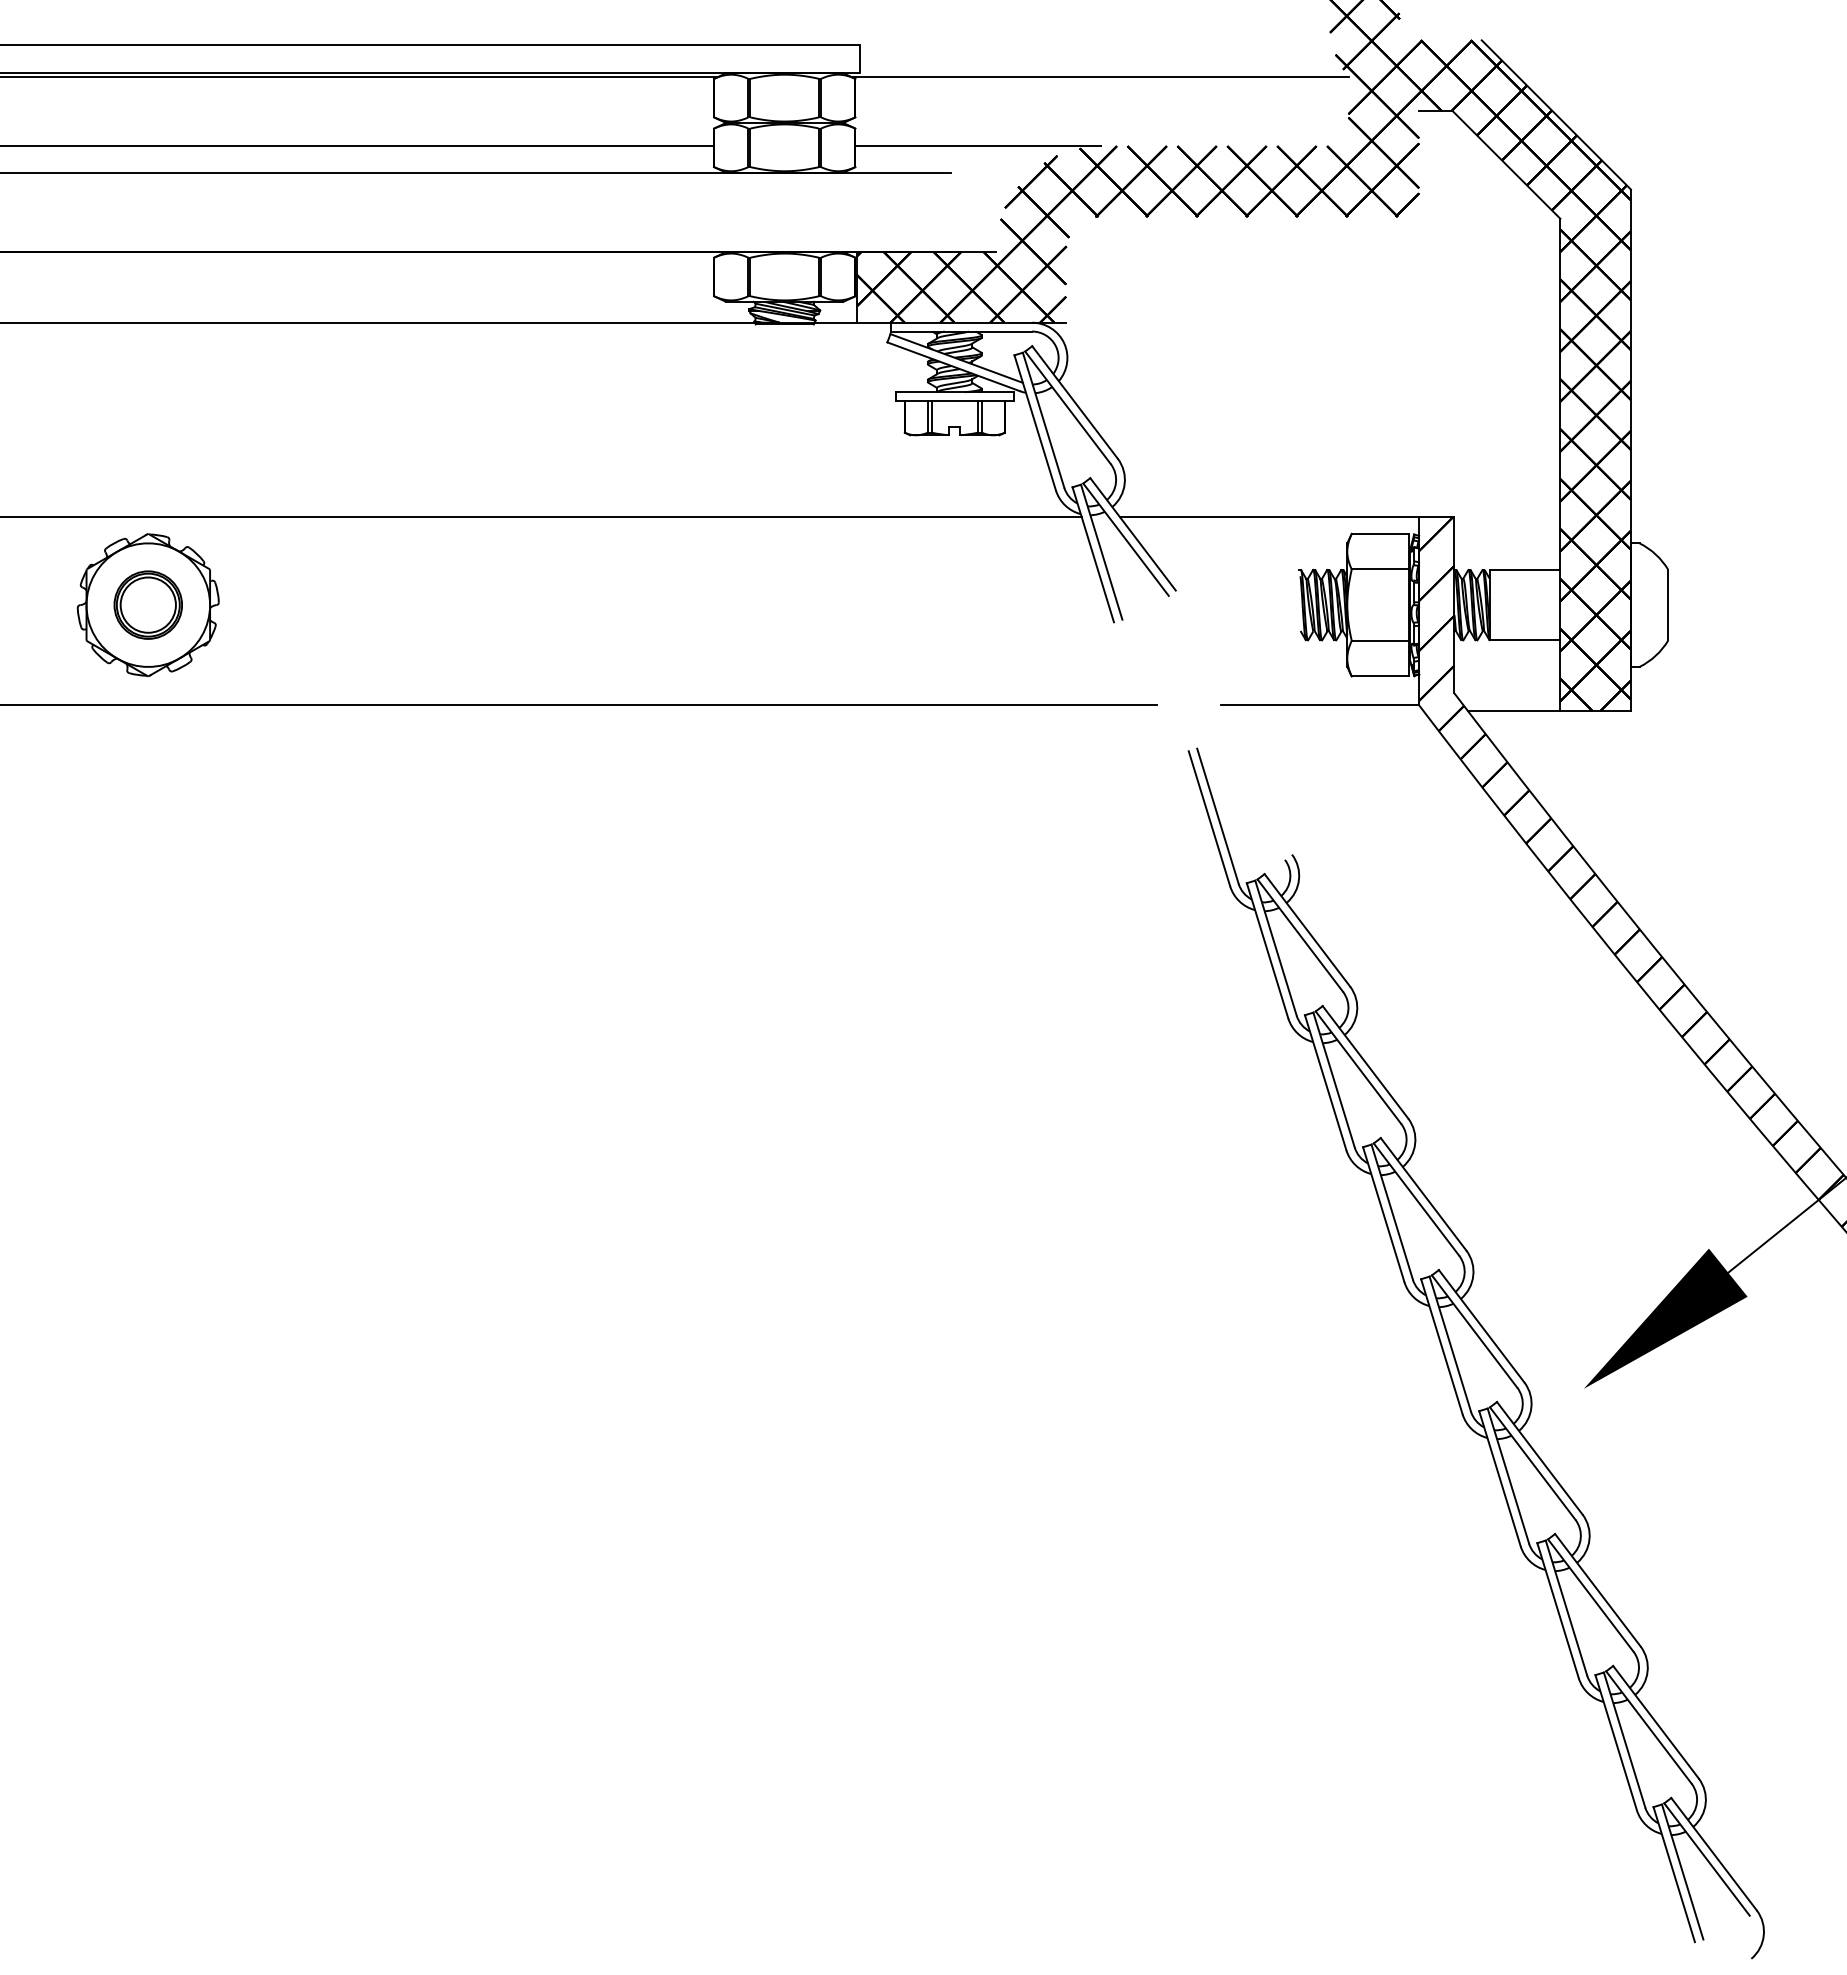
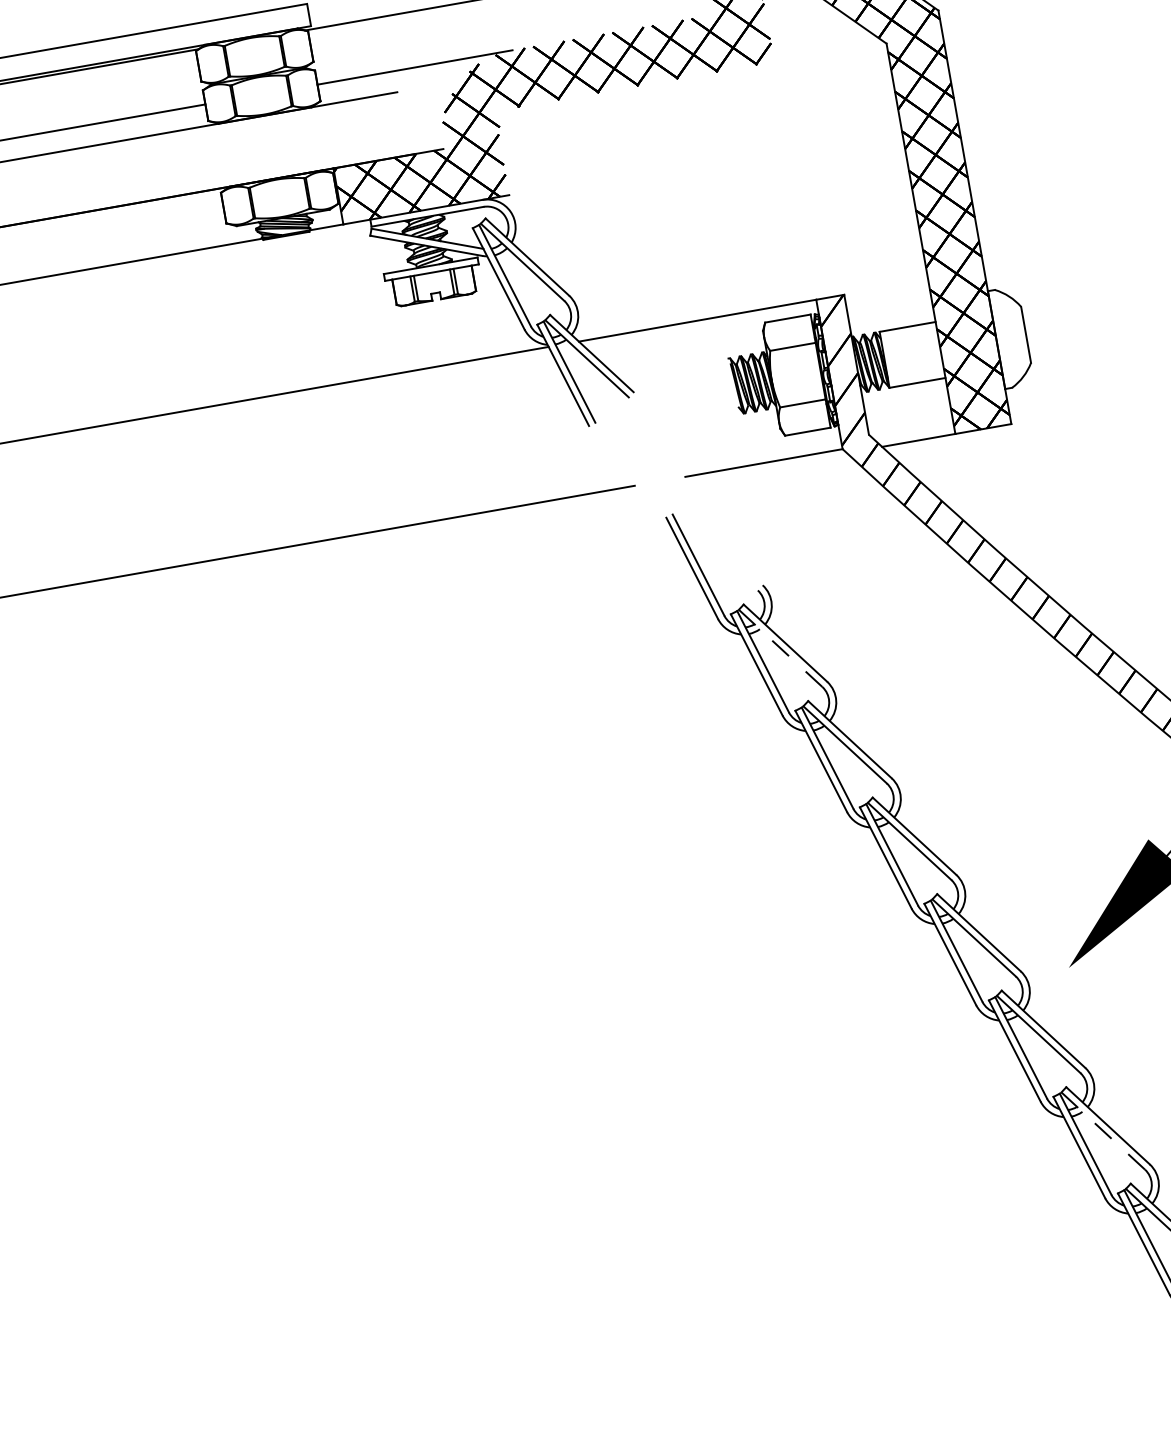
line: (1300, 935) -> (780, 648), solid -> dashed
line: (1590, 1595) -> (1102, 1130), solid -> dashed

